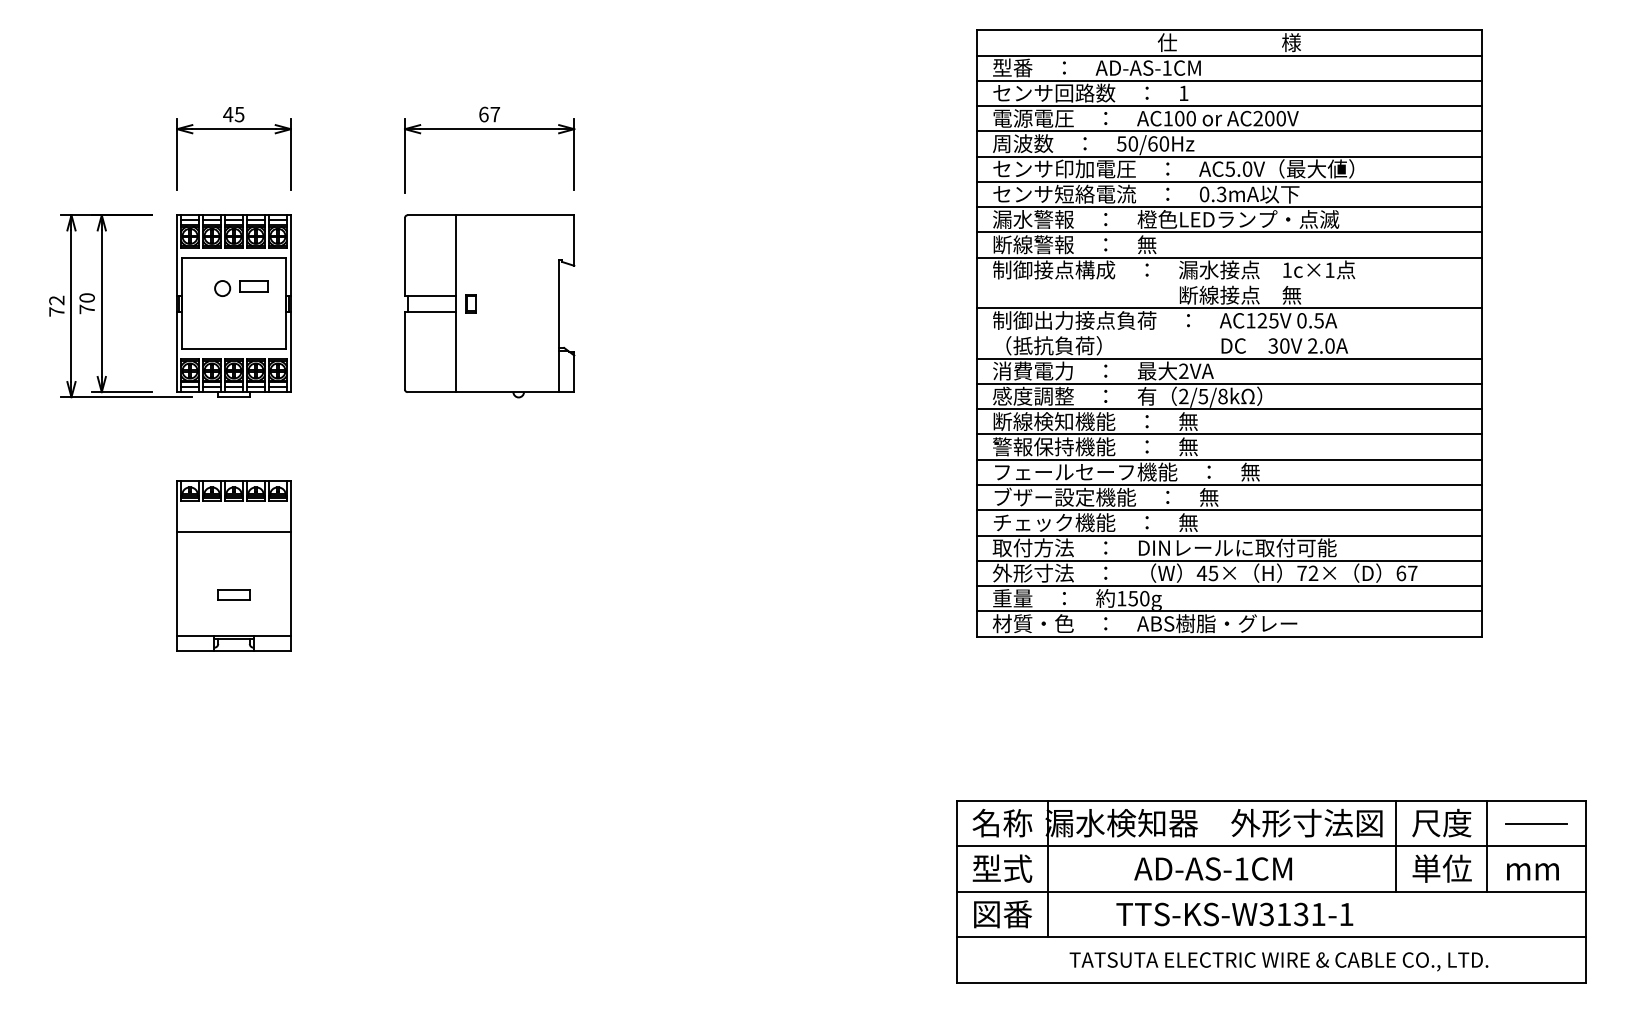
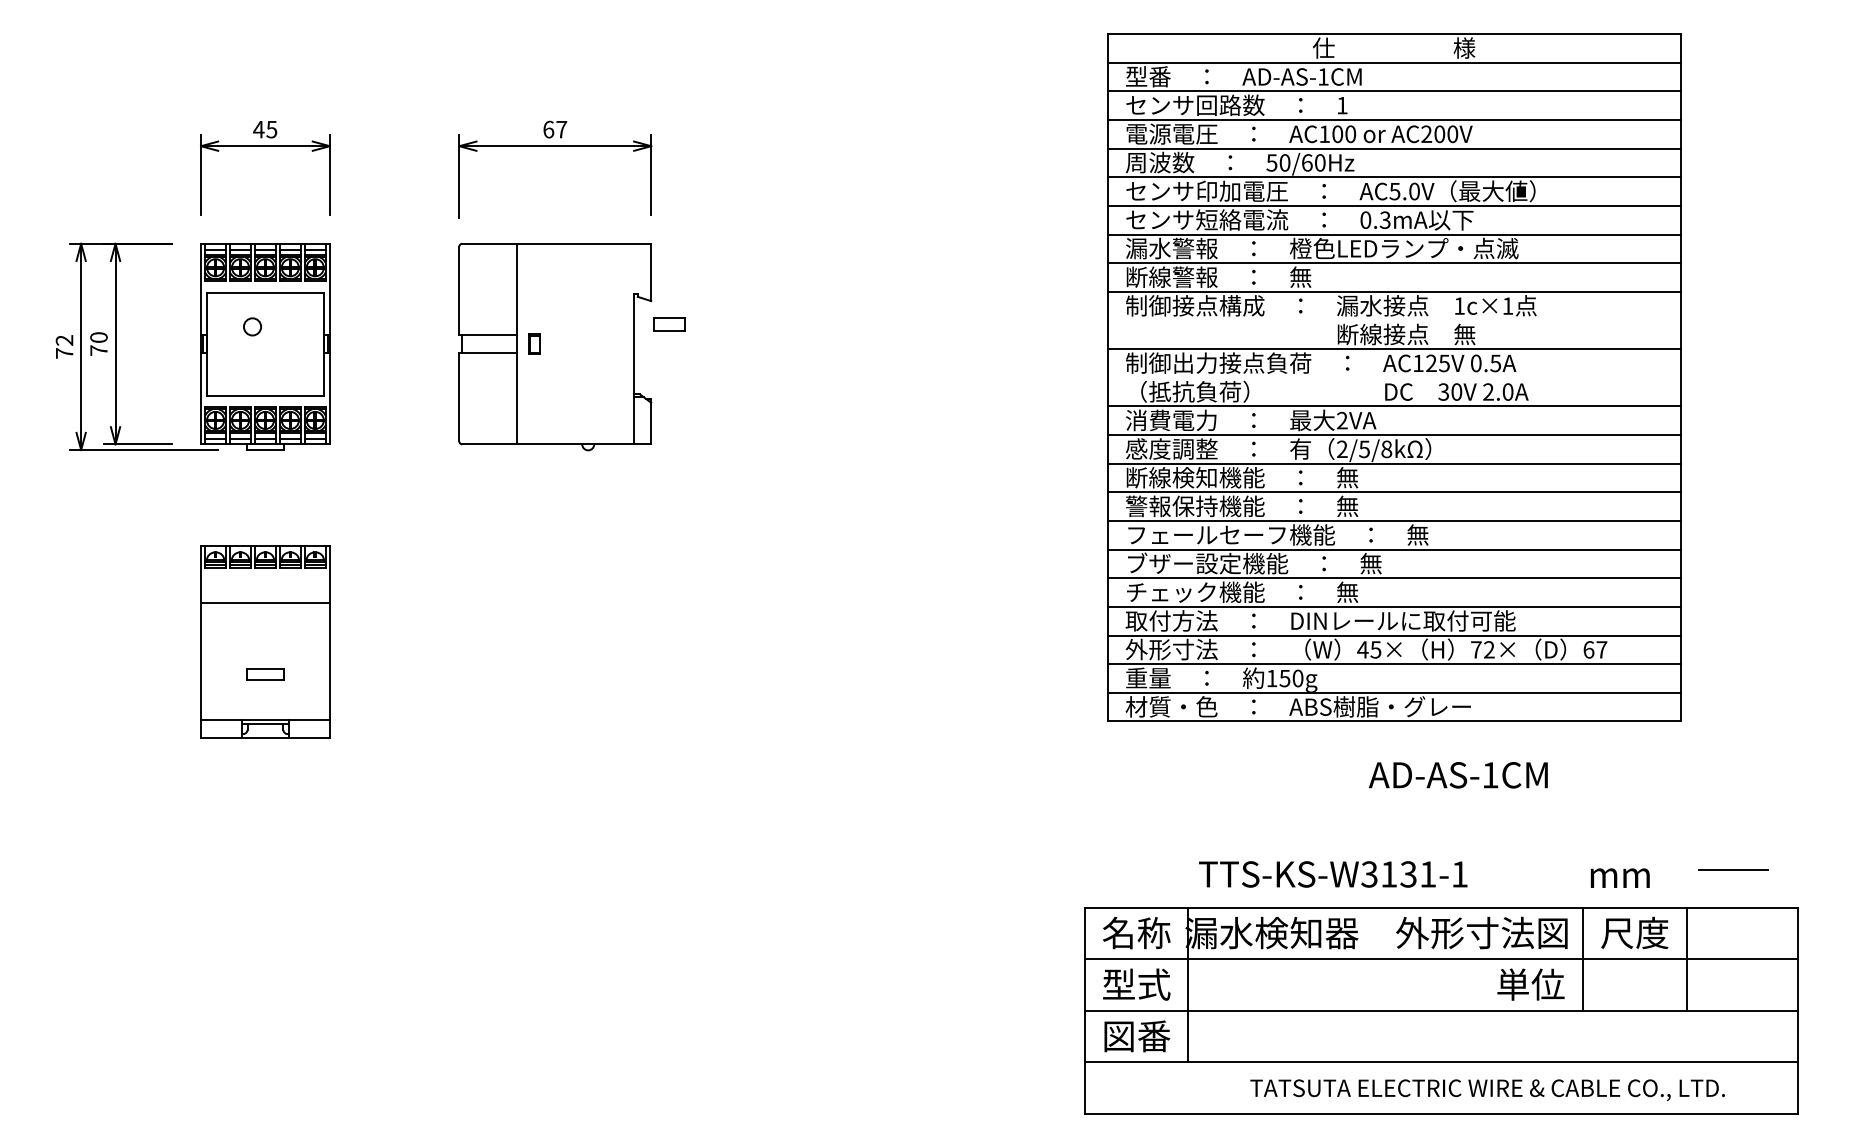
part: (253, 286) -> (668, 324), moved
line: (1536, 823) -> (1733, 869), moved
text: (1212, 868) -> (1457, 774), moved
text: (1441, 868) -> (1530, 984), moved
text: (1532, 871) -> (1619, 877), moved
text: (1234, 914) -> (1332, 874), moved
text: (1278, 961) -> (1487, 1089), moved

